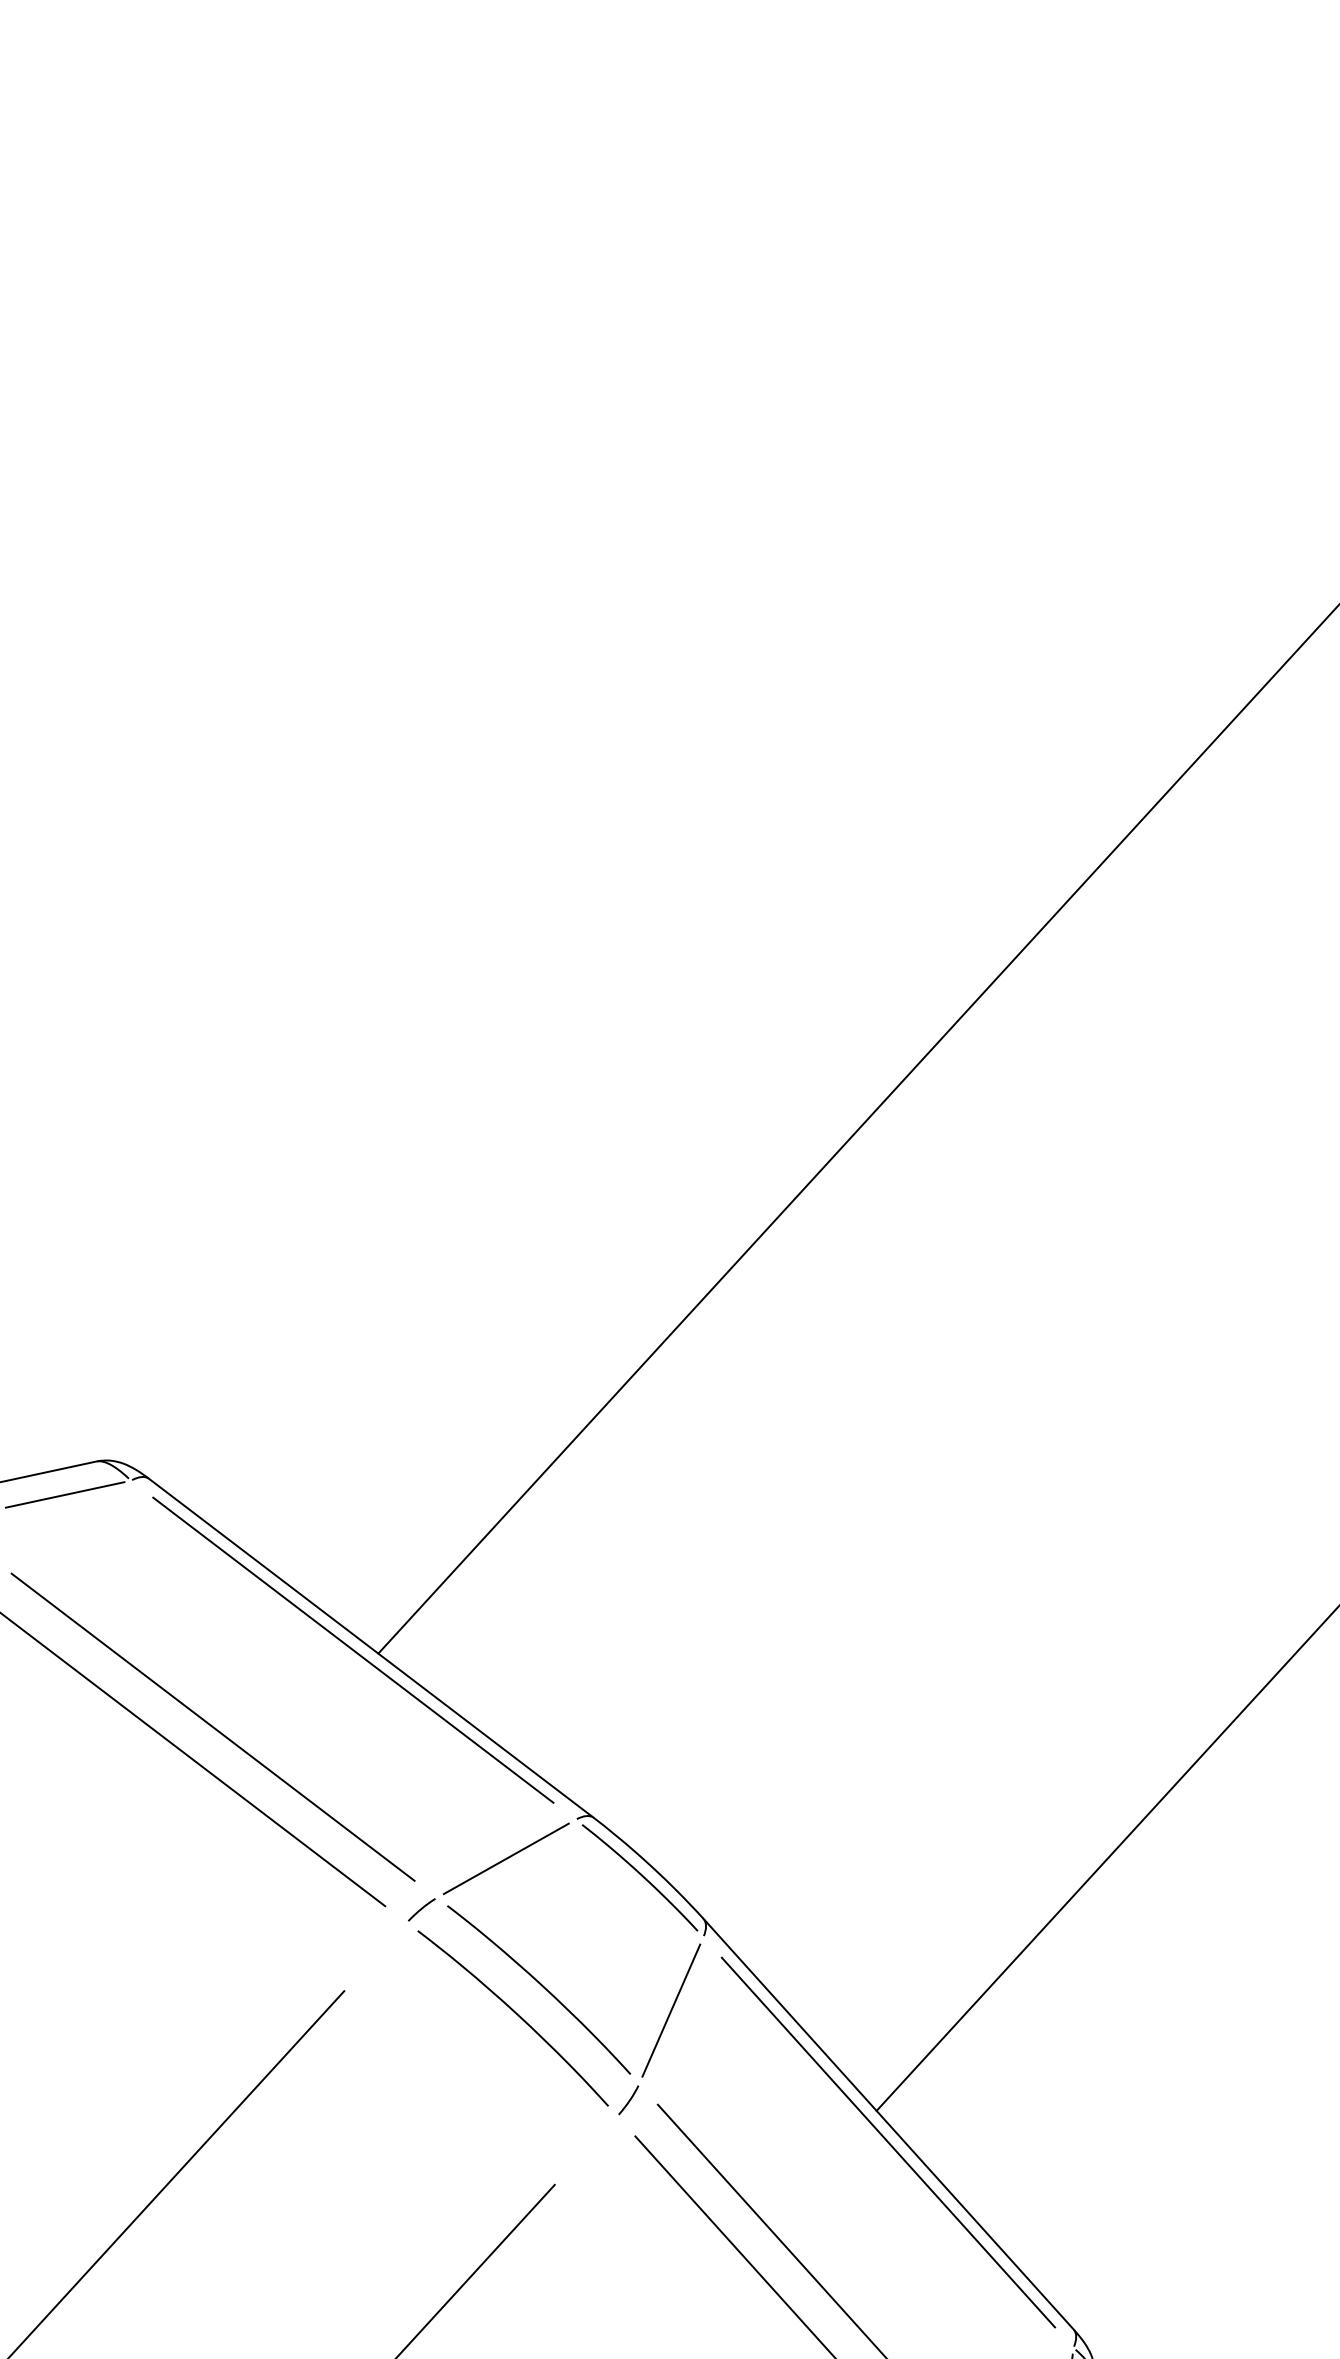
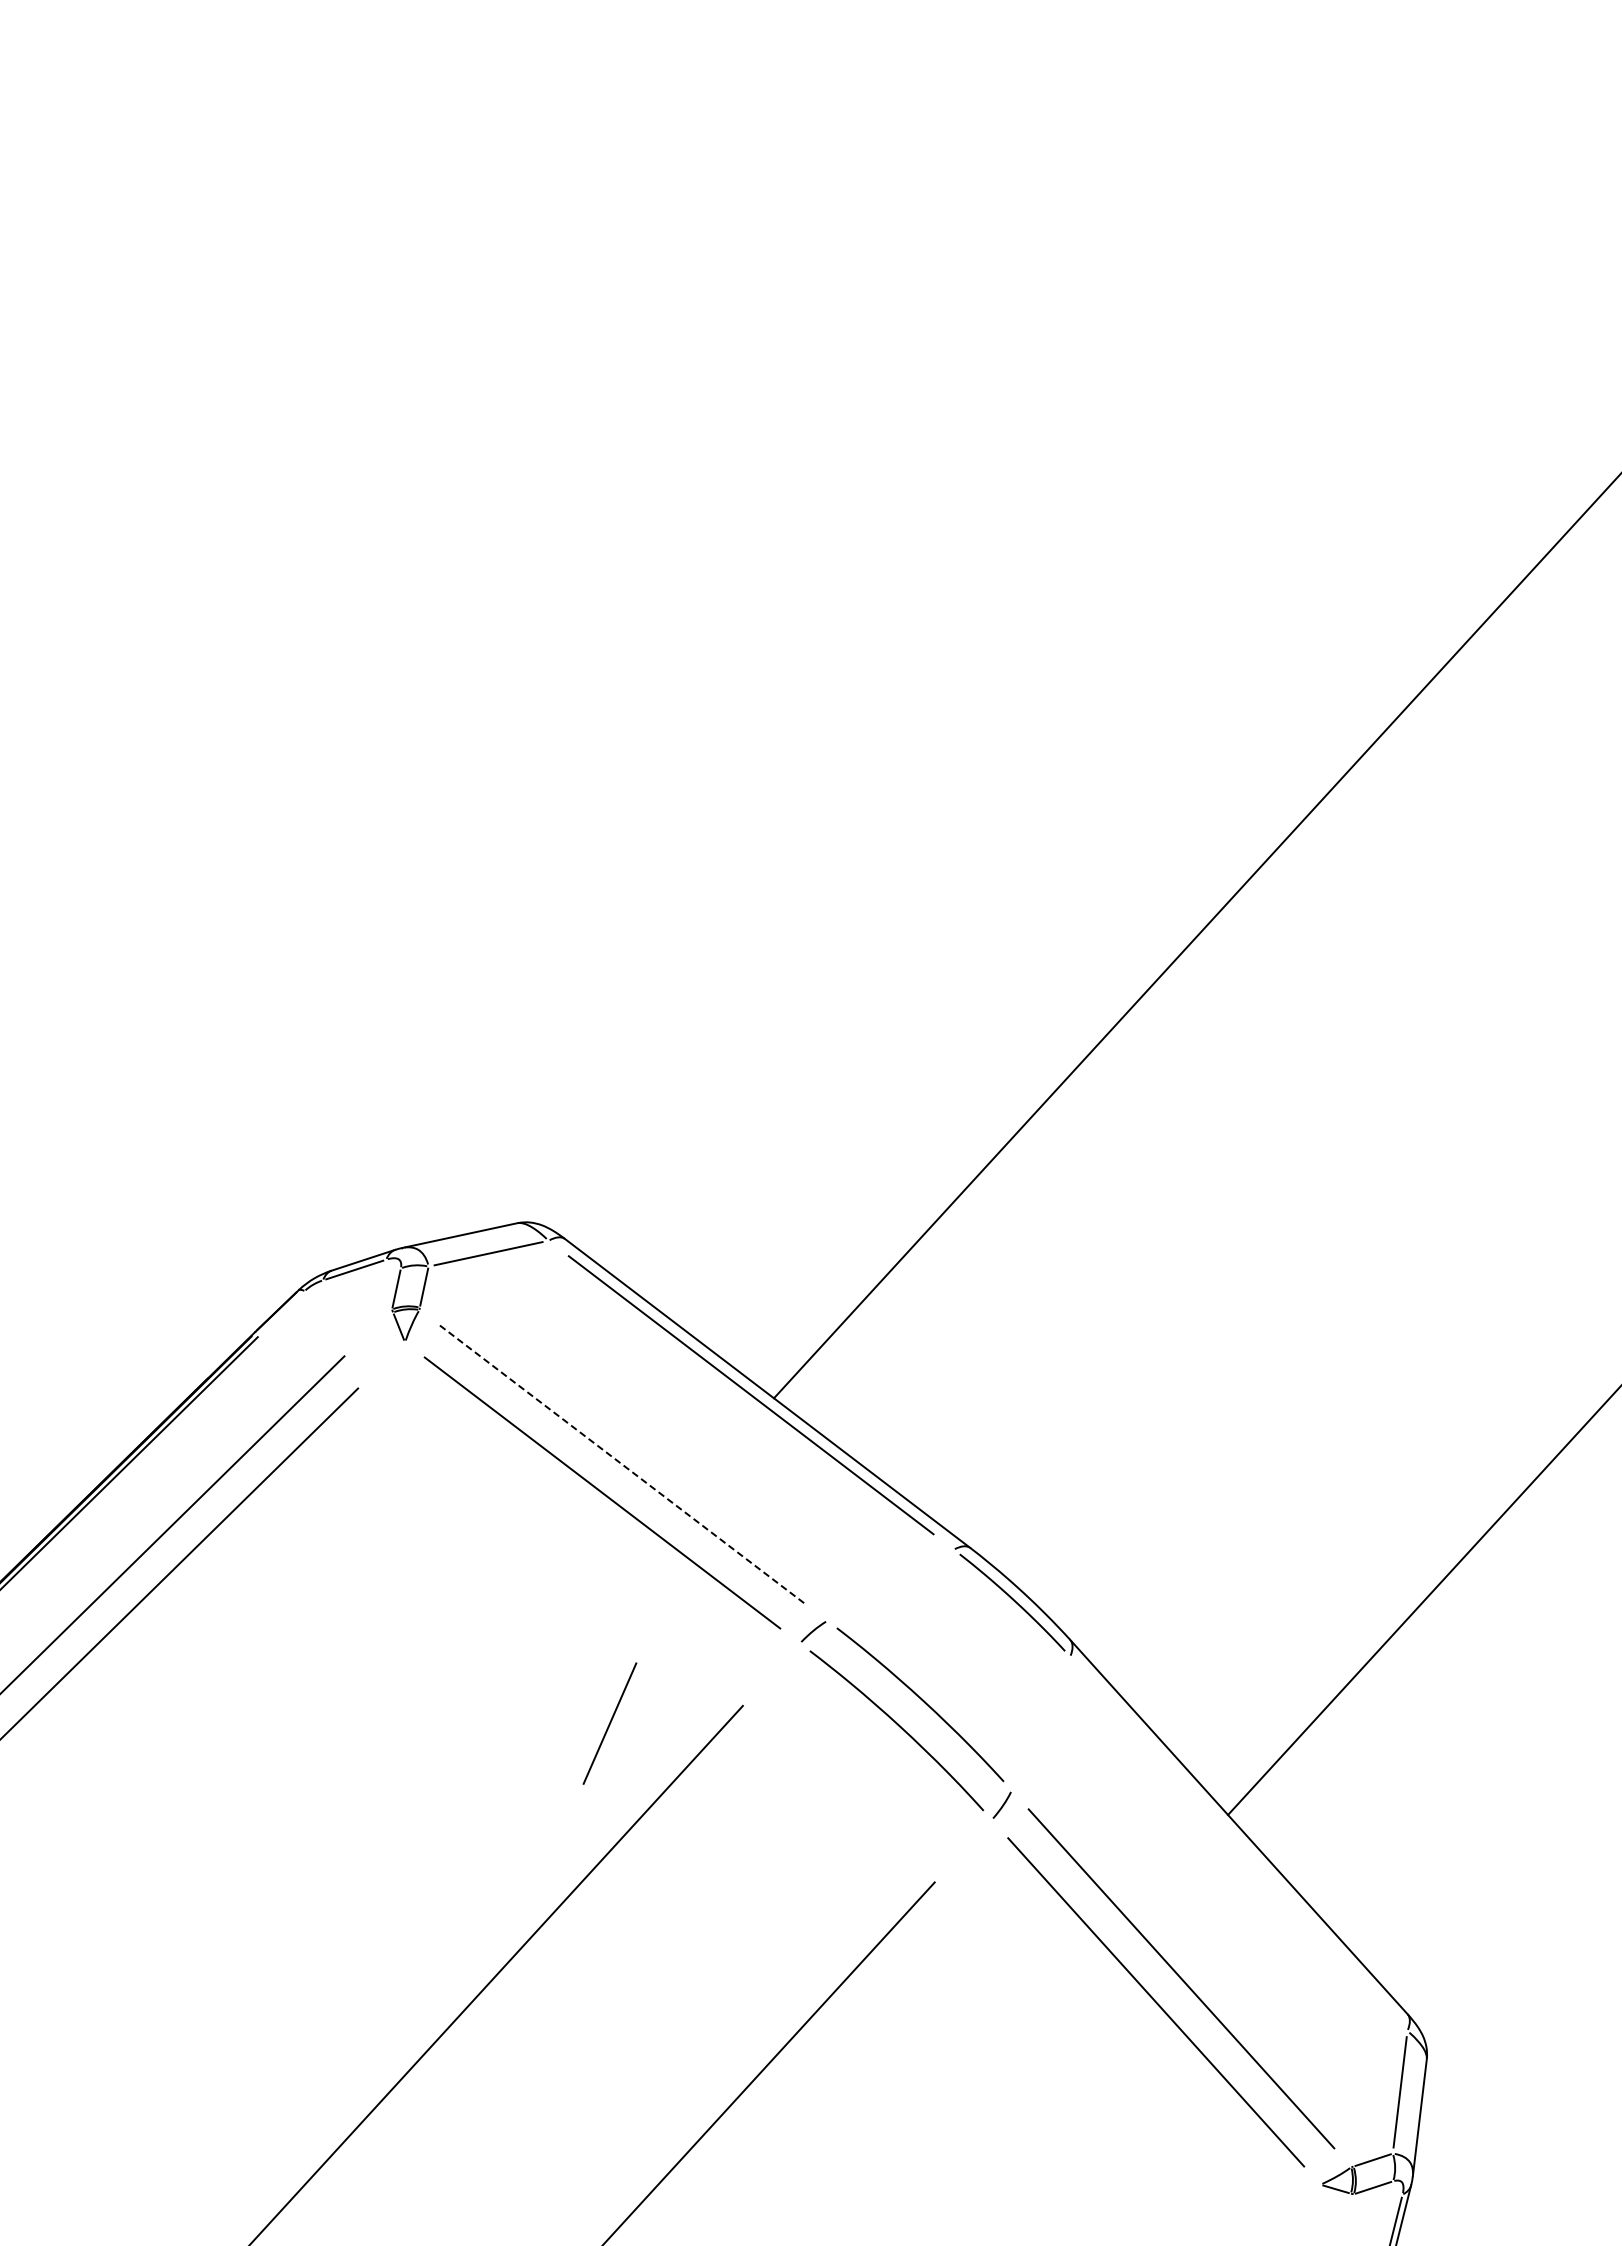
line: (213, 1727) -> (623, 1465), solid -> dashed
line: (506, 1859) -> (890, 1585), removed
line: (670, 2010) -> (609, 1723), moved
line: (888, 2142) -> (1238, 1843), removed

